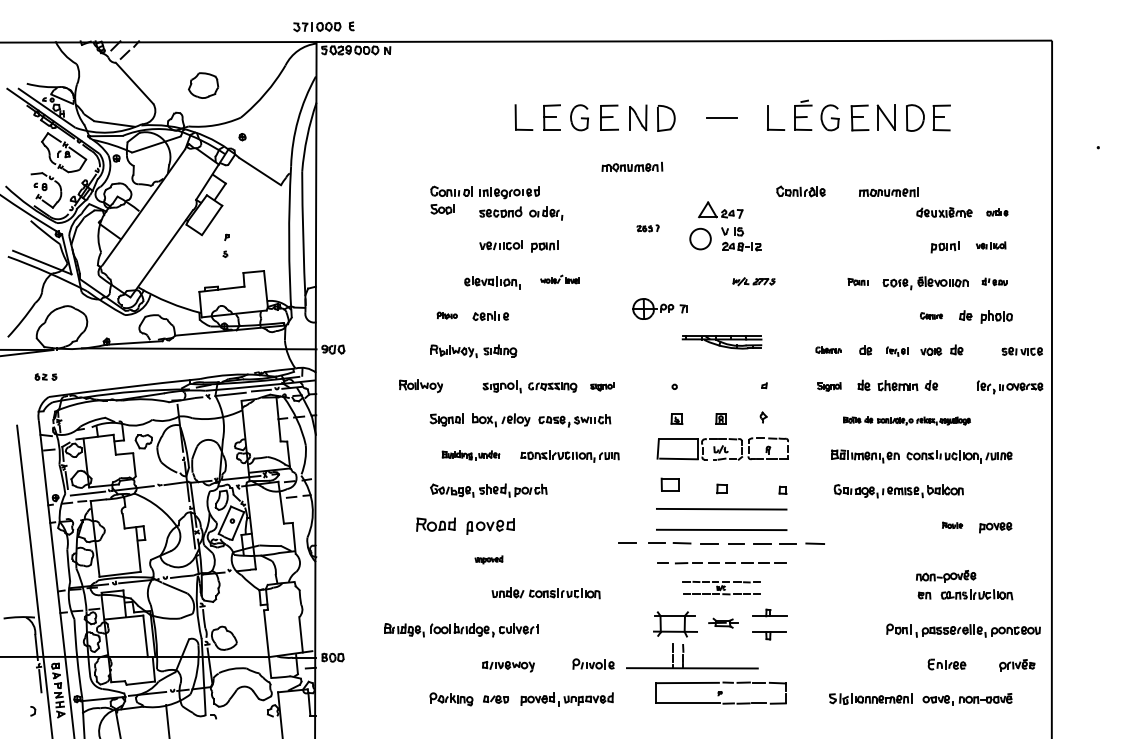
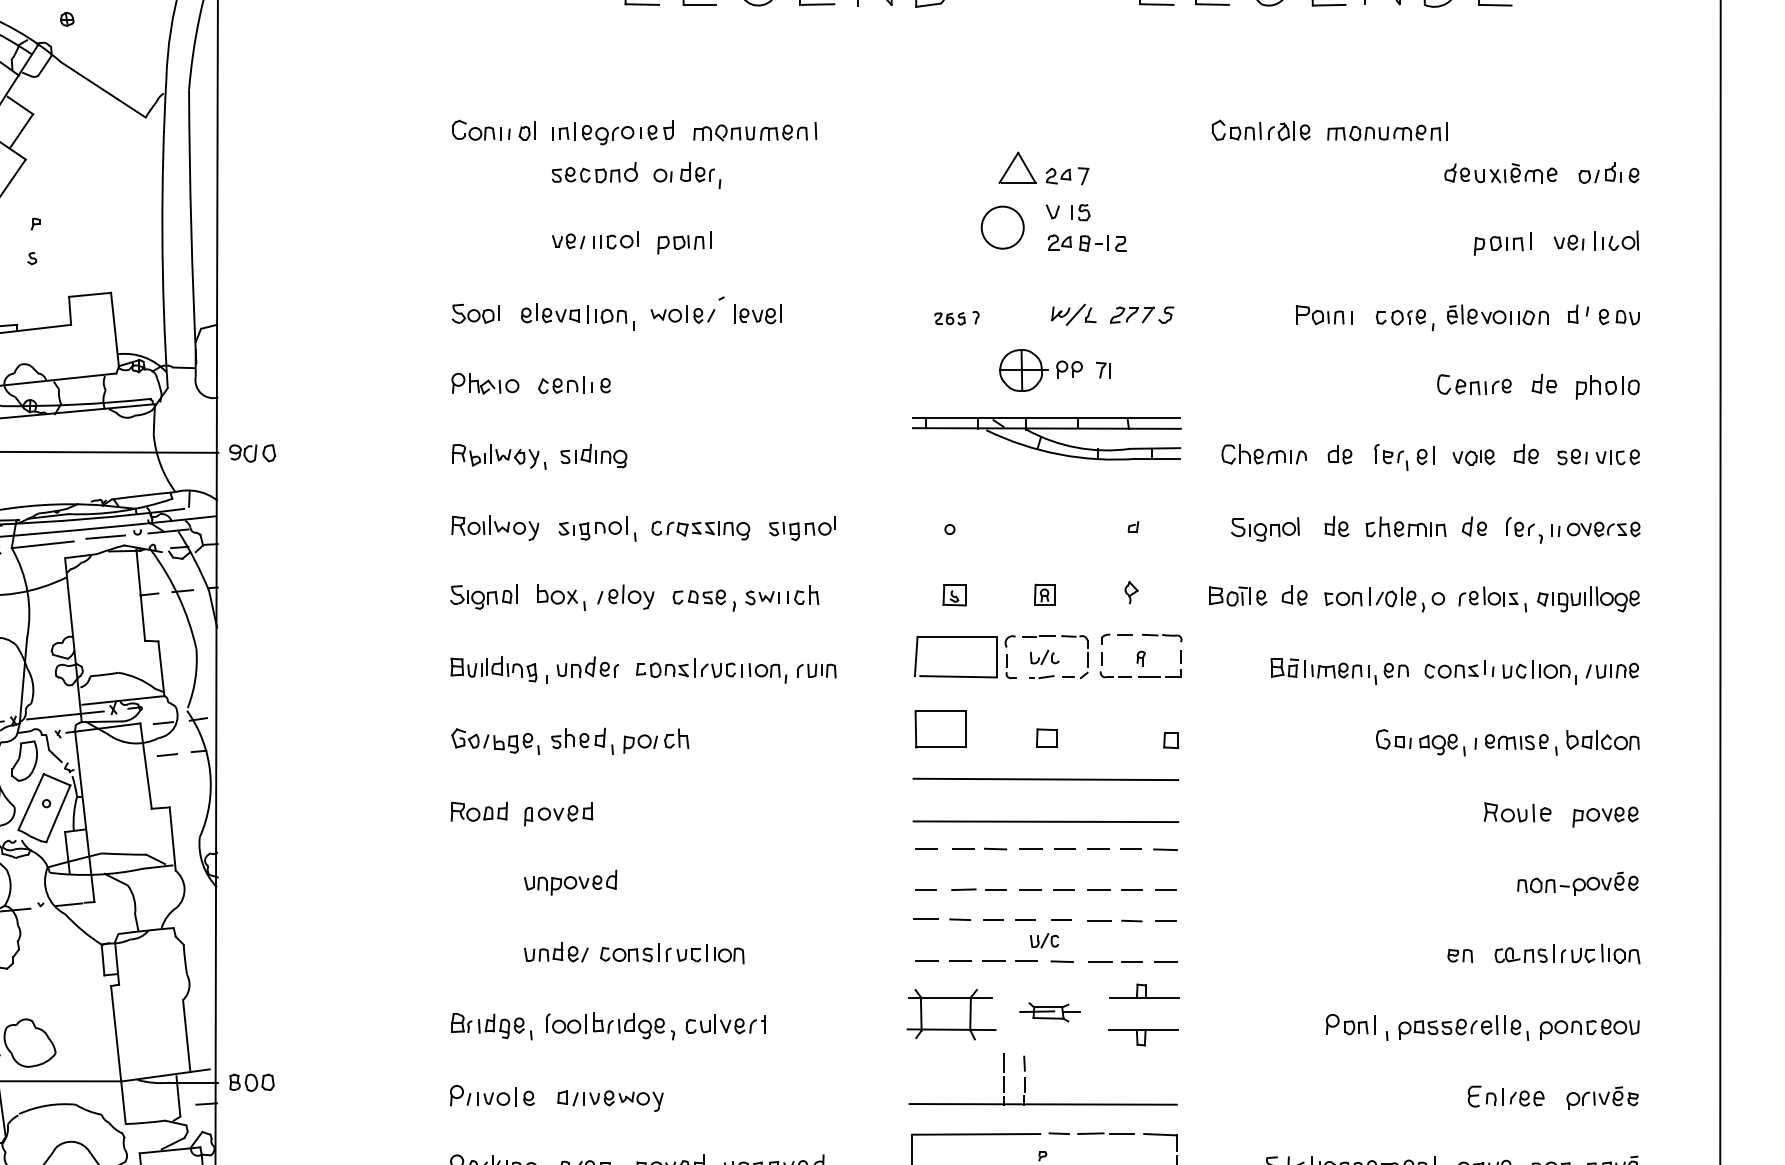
part: (632, 166) -> (755, 130), moved
part: (800, 191) -> (1259, 130), moved
part: (442, 209) -> (475, 314), moved
part: (997, 212) -> (1609, 173), size x1.43
part: (647, 228) -> (955, 318), moved
part: (990, 245) -> (1594, 240), size x1.43
part: (559, 279) -> (714, 310), size x1.67
part: (753, 281) -> (1110, 314), size x1.43
part: (857, 281) -> (1323, 314), size x1.43
part: (994, 281) -> (1603, 314), size x1.43
part: (659, 308) -> (1053, 369), moved
part: (447, 315) -> (485, 383), size x1.67
part: (931, 315) -> (1474, 383), size x1.67
part: (721, 342) -> (1045, 438), size x1.67
part: (828, 349) -> (1264, 453), size x1.67
part: (897, 351) -> (1404, 457), size x1.43
part: (1021, 351) -> (1596, 457), moved
part: (420, 386) -> (493, 528), moved
part: (601, 386) -> (800, 528), size x1.43
part: (829, 386) -> (1266, 528), size x1.43
part: (1010, 387) -> (1574, 530), moved
part: (906, 420) -> (1423, 598), size x1.67
part: (470, 455) -> (532, 669), size x1.43
part: (670, 484) -> (941, 728), size x1.43
part: (898, 491) -> (1507, 743), moved
part: (464, 525) -> (520, 812), size x0.71
part: (952, 525) -> (1517, 812), size x1.67
part: (721, 543) -> (1045, 849), size x0.62
part: (488, 559) -> (569, 882), size x1.67
part: (946, 576) -> (1578, 884), moved
part: (721, 587) -> (1045, 939), size x1.67
part: (545, 593) -> (632, 953), moved
part: (461, 630) -> (608, 1027), moved
part: (963, 630) -> (1482, 1027), moved
part: (684, 652) -> (1027, 1072), moved
part: (593, 663) -> (491, 1094), moved
part: (1017, 665) -> (1603, 1098), moved

